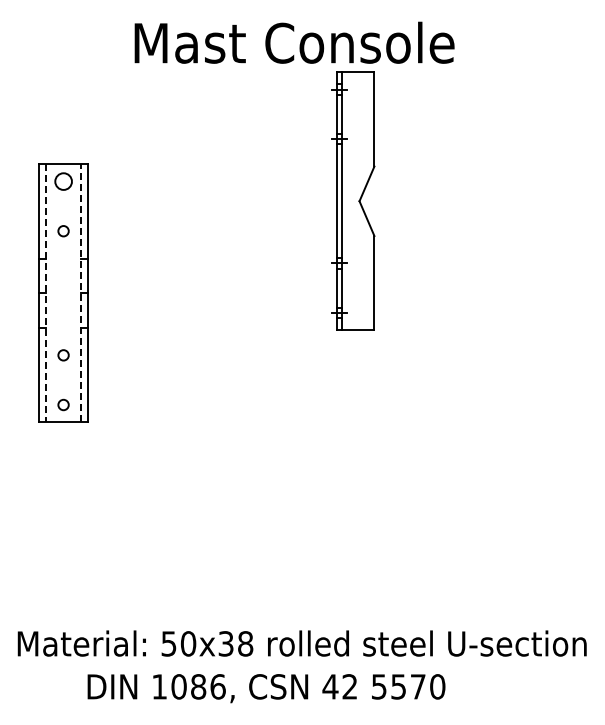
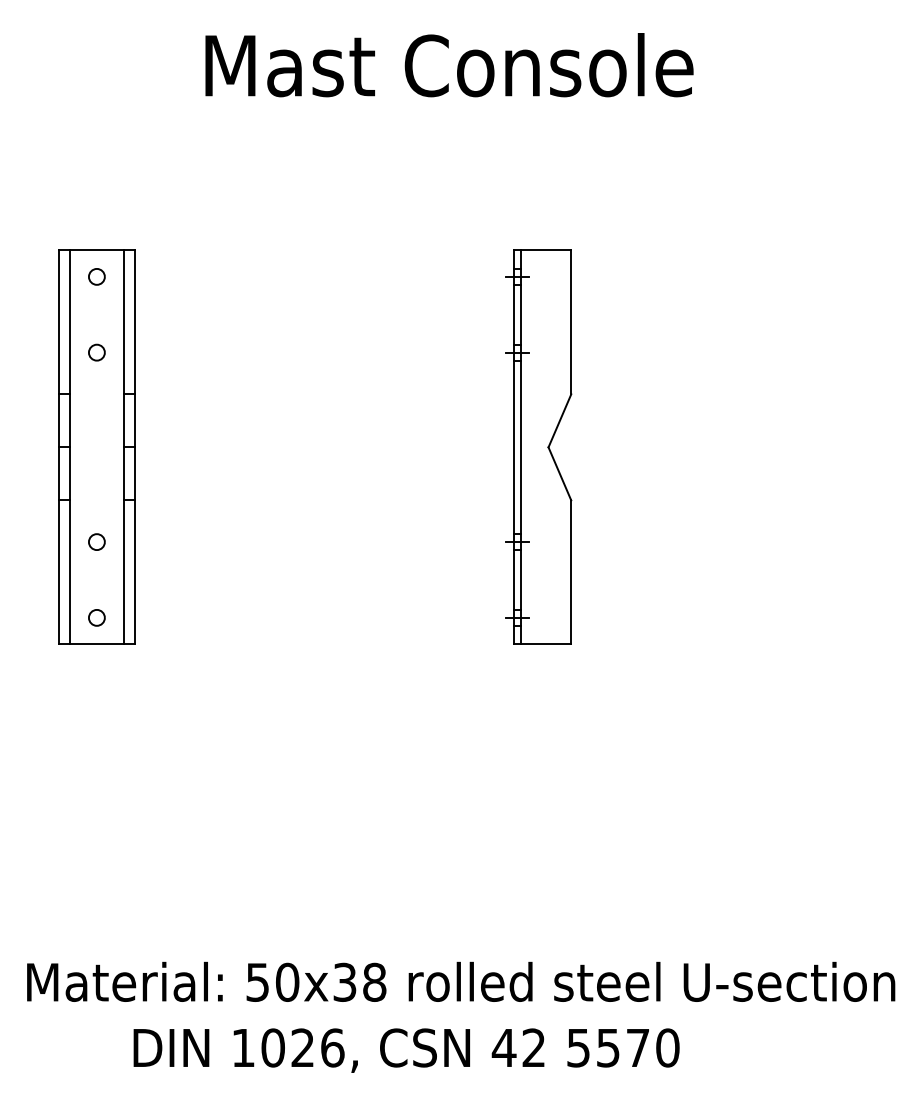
circle: (63, 181) -> (96, 276), size x0.62
part: (353, 200) -> (539, 446), moved
line: (81, 292) -> (124, 446), dashed -> solid
line: (45, 293) -> (69, 447), dashed -> solid
text: (198, 686) -> (302, 1047), 1086, -> 1026,

